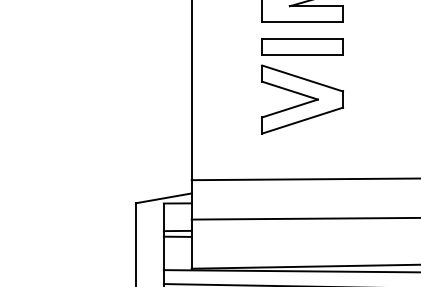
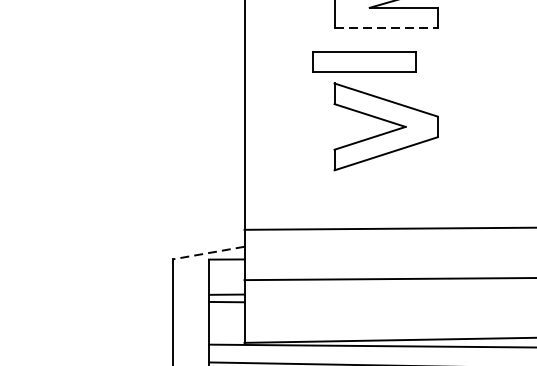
line: (303, 22) -> (387, 28), solid -> dashed
part: (302, 46) -> (364, 61), moved
line: (163, 198) -> (208, 253), solid -> dashed

